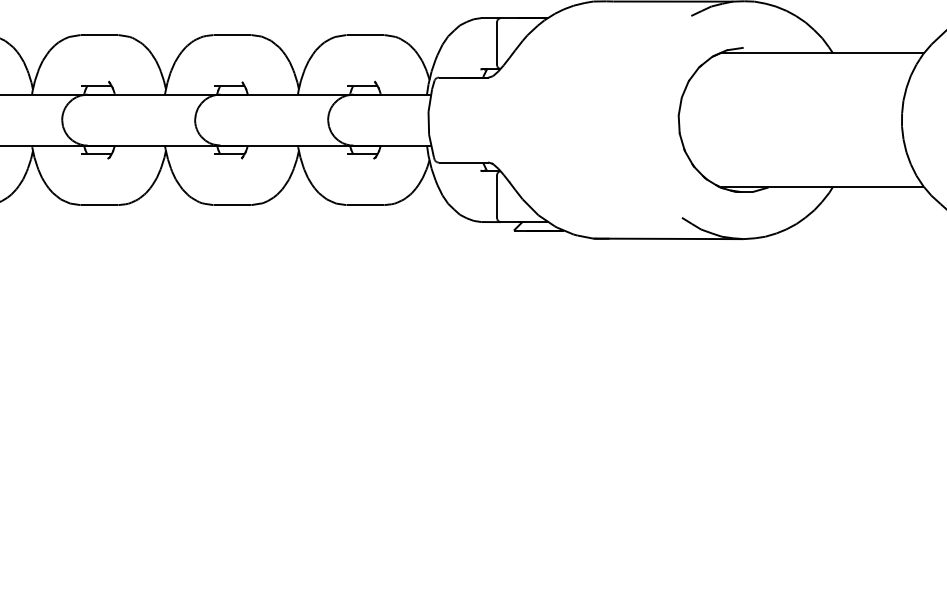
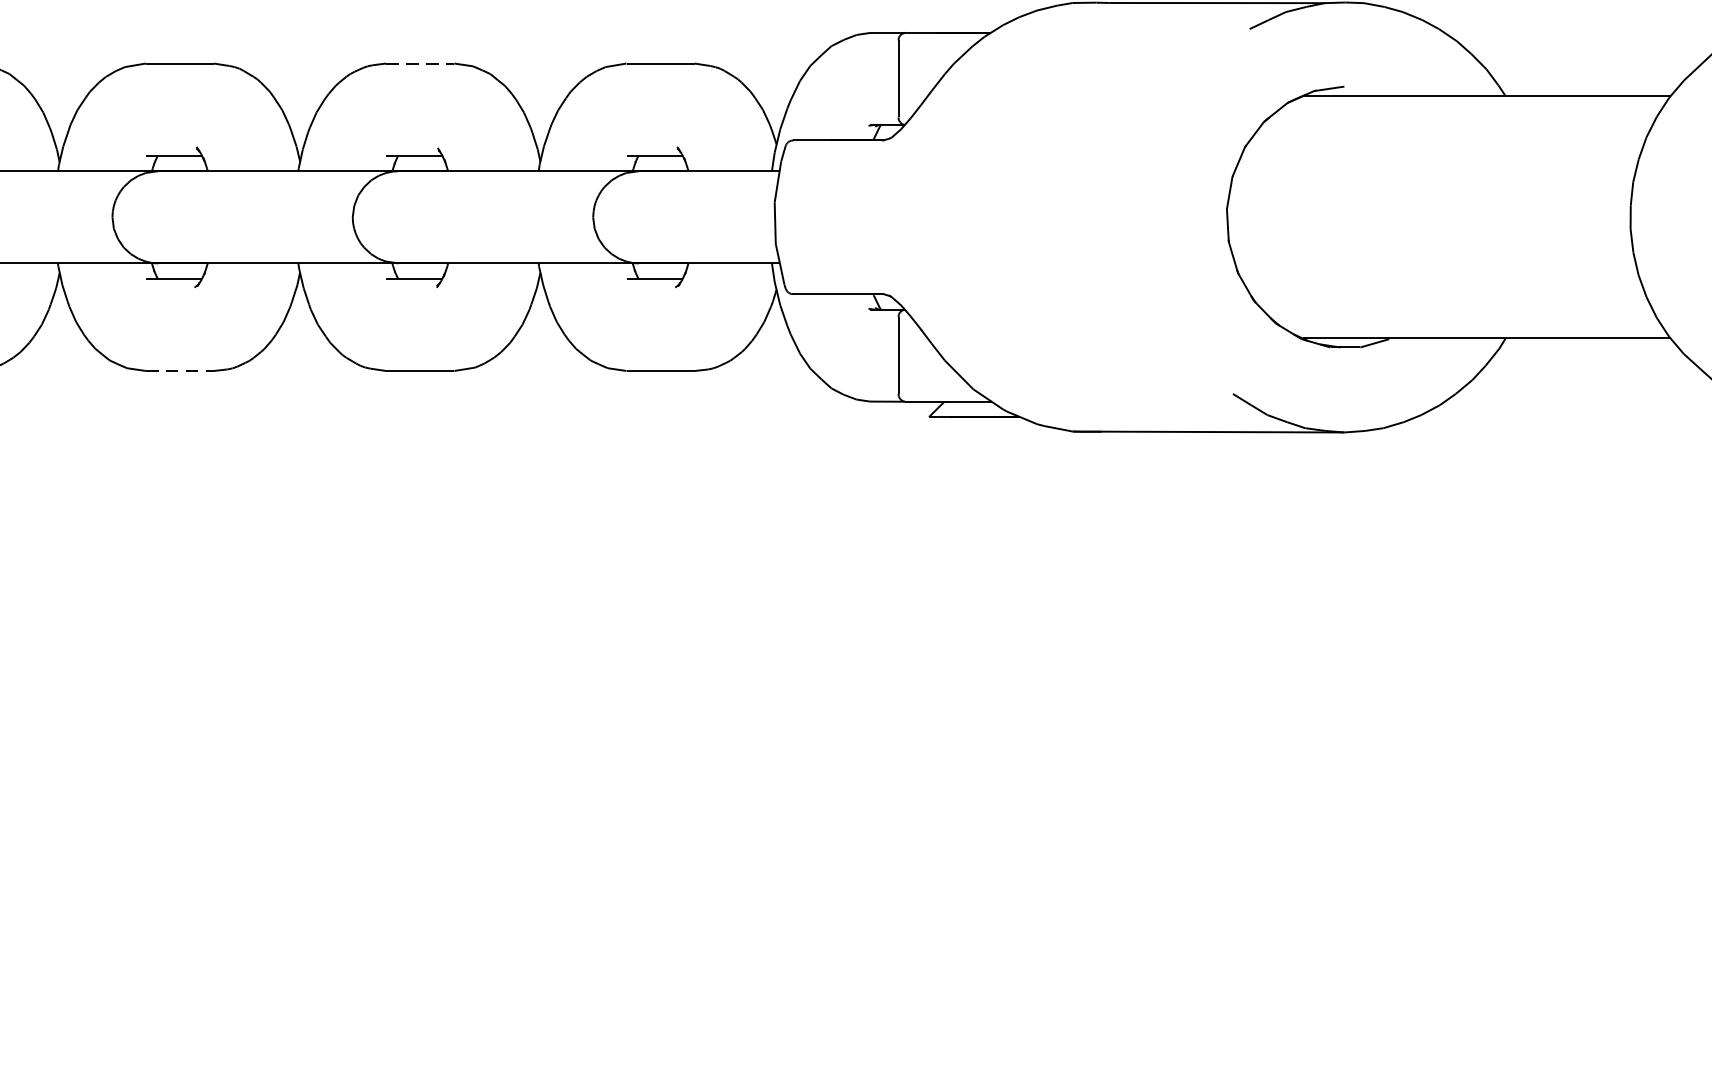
line: (232, 35) -> (420, 64), solid -> dashed
line: (99, 205) -> (179, 371), solid -> dashed

